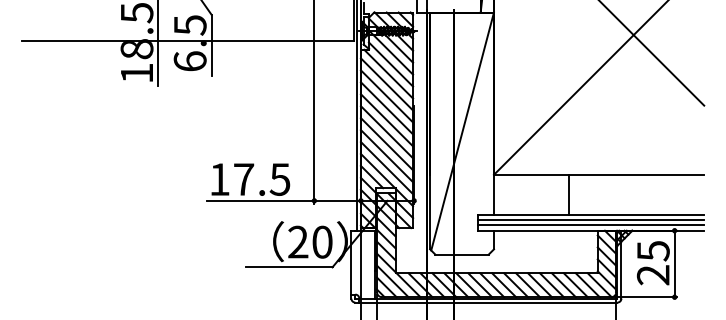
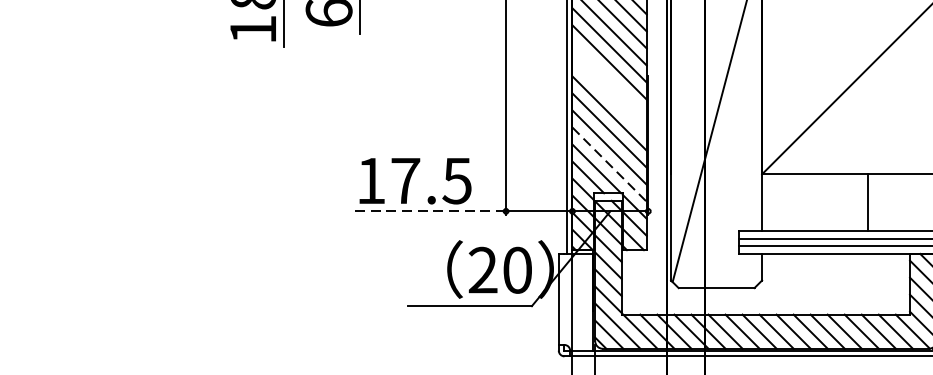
line: (386, 108) -> (608, 79), removed
line: (386, 120) -> (608, 96), removed
line: (387, 168) -> (610, 165), solid -> dashed
line: (260, 200) -> (429, 210), solid -> dashed

